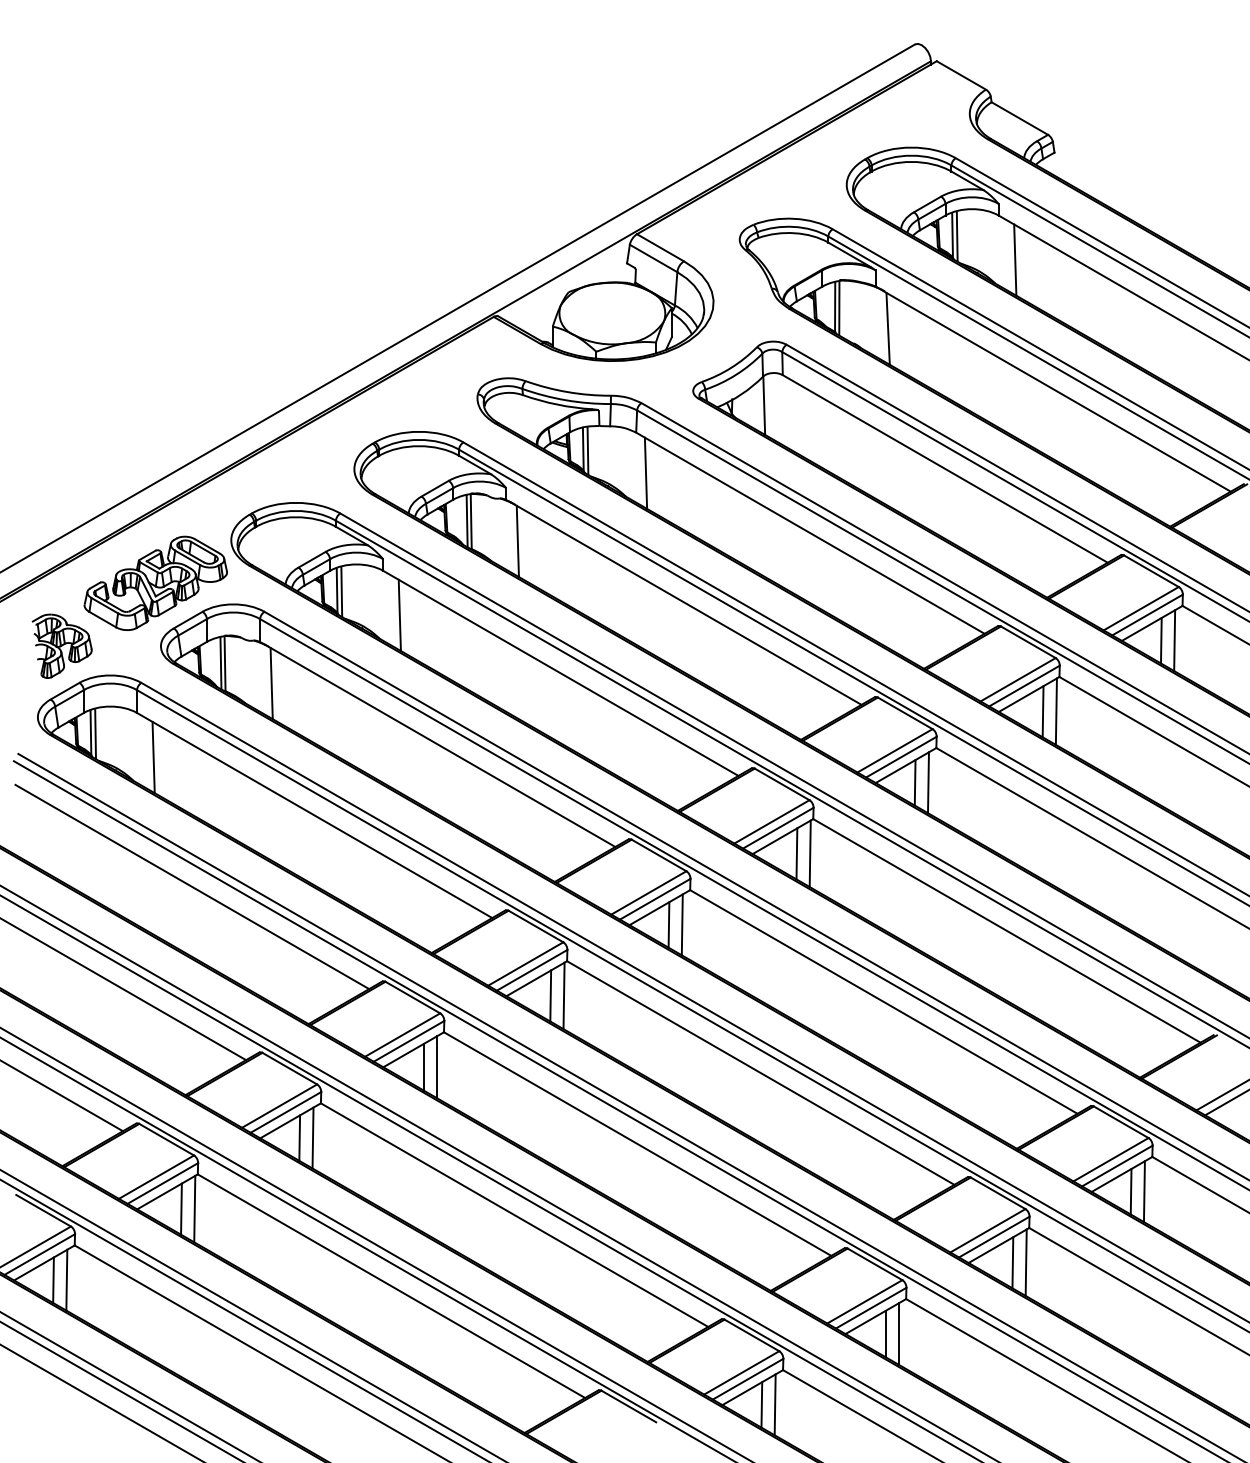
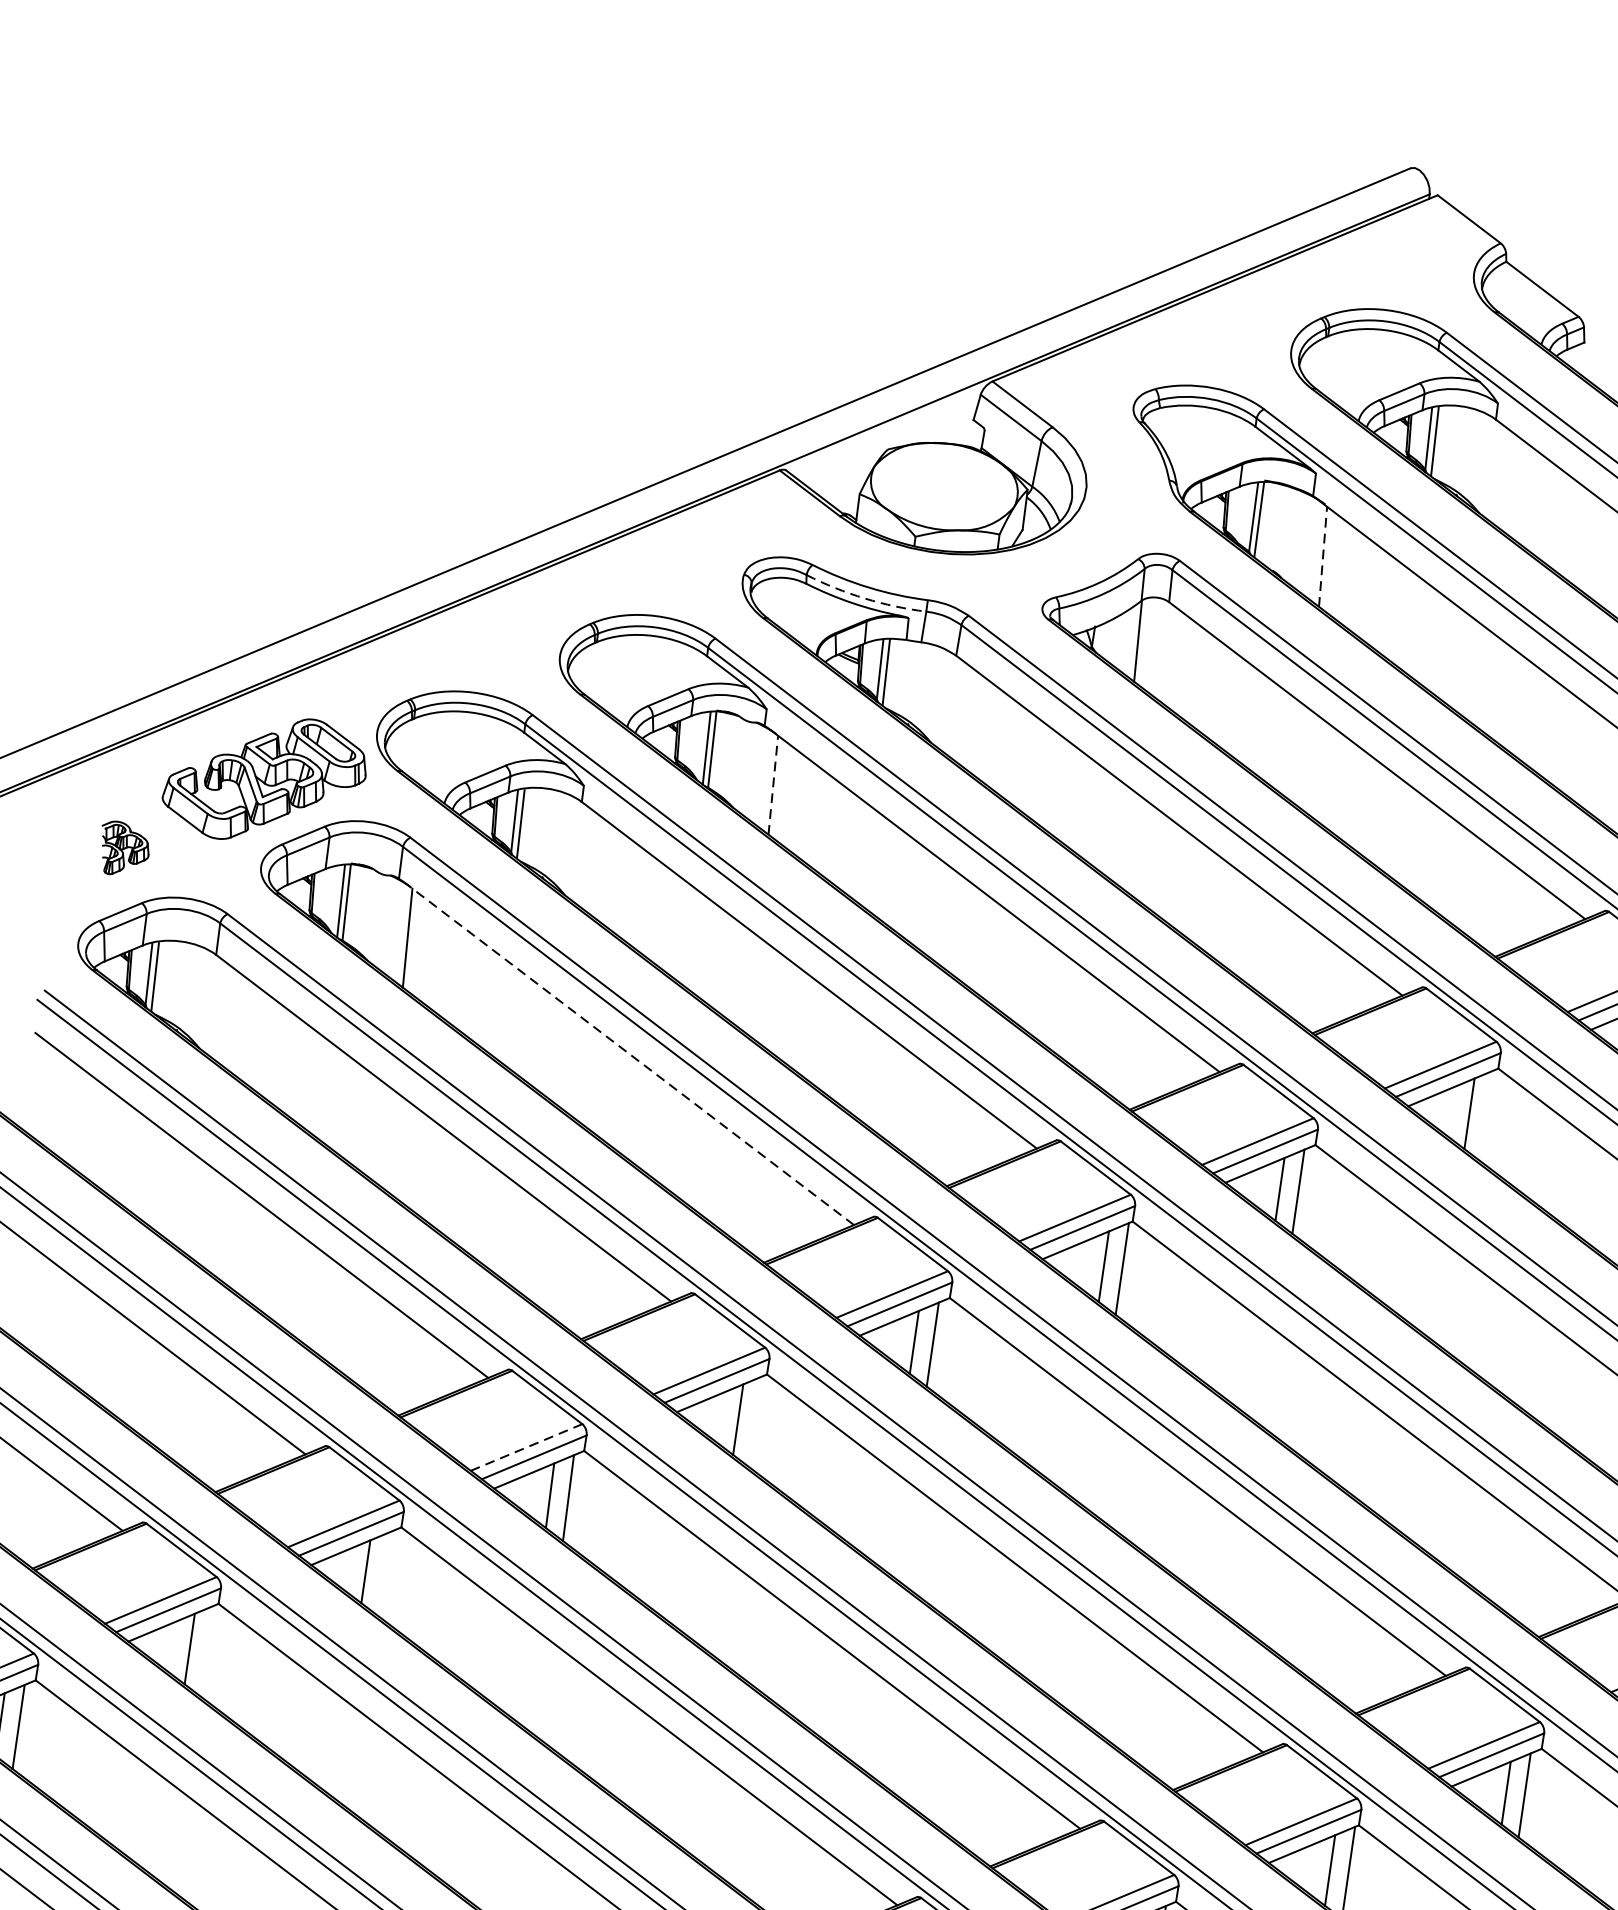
line: (1015, 259) -> (1511, 483), removed
line: (888, 328) -> (1323, 556), solid -> dashed
arc: (566, 400) -> (865, 598), solid -> dashed
line: (645, 472) -> (962, 712), removed
line: (517, 541) -> (772, 785), solid -> dashed
line: (399, 615) -> (596, 866), removed
part: (61, 645) -> (123, 848), size x0.6
line: (1055, 711) -> (1486, 1115), removed
line: (439, 745) -> (628, 1053), solid -> dashed
line: (153, 757) -> (231, 1019), removed
line: (563, 995) -> (755, 1421), removed
line: (403, 1034) -> (527, 1446), solid -> dashed
line: (312, 1137) -> (383, 1573), removed
line: (194, 1208) -> (207, 1650), removed

